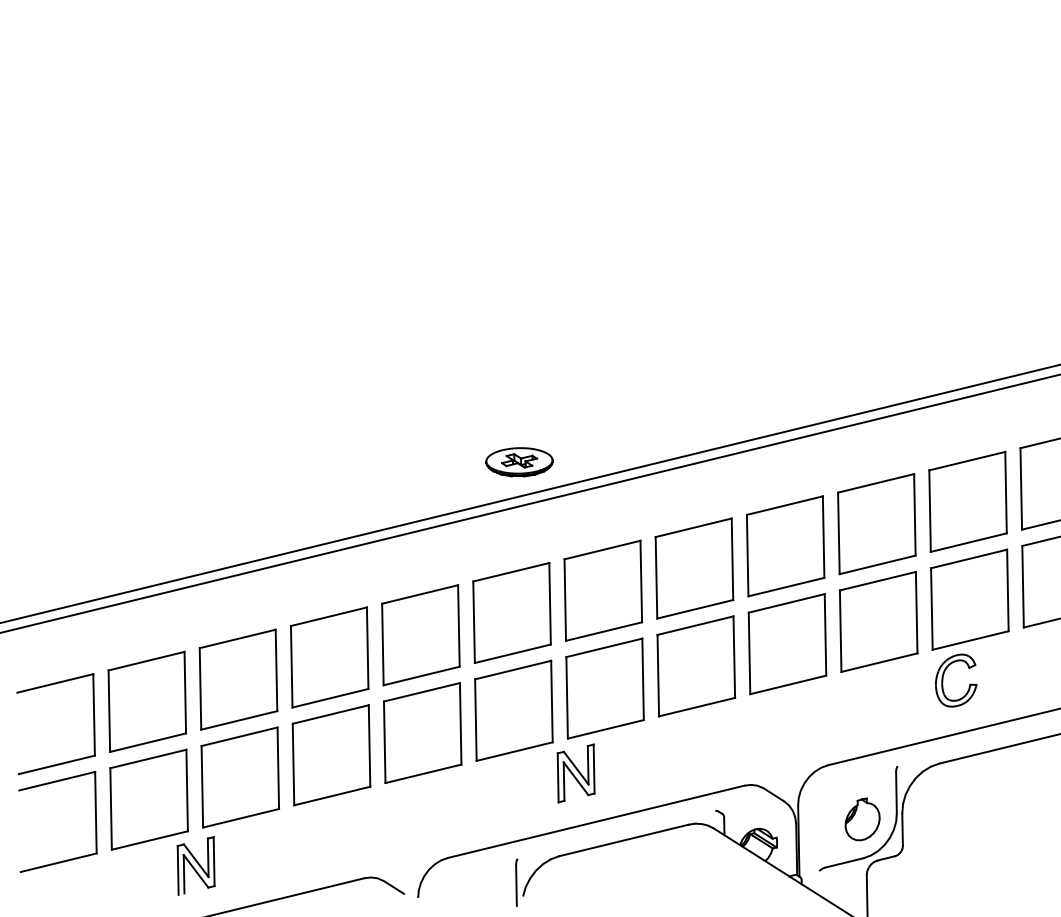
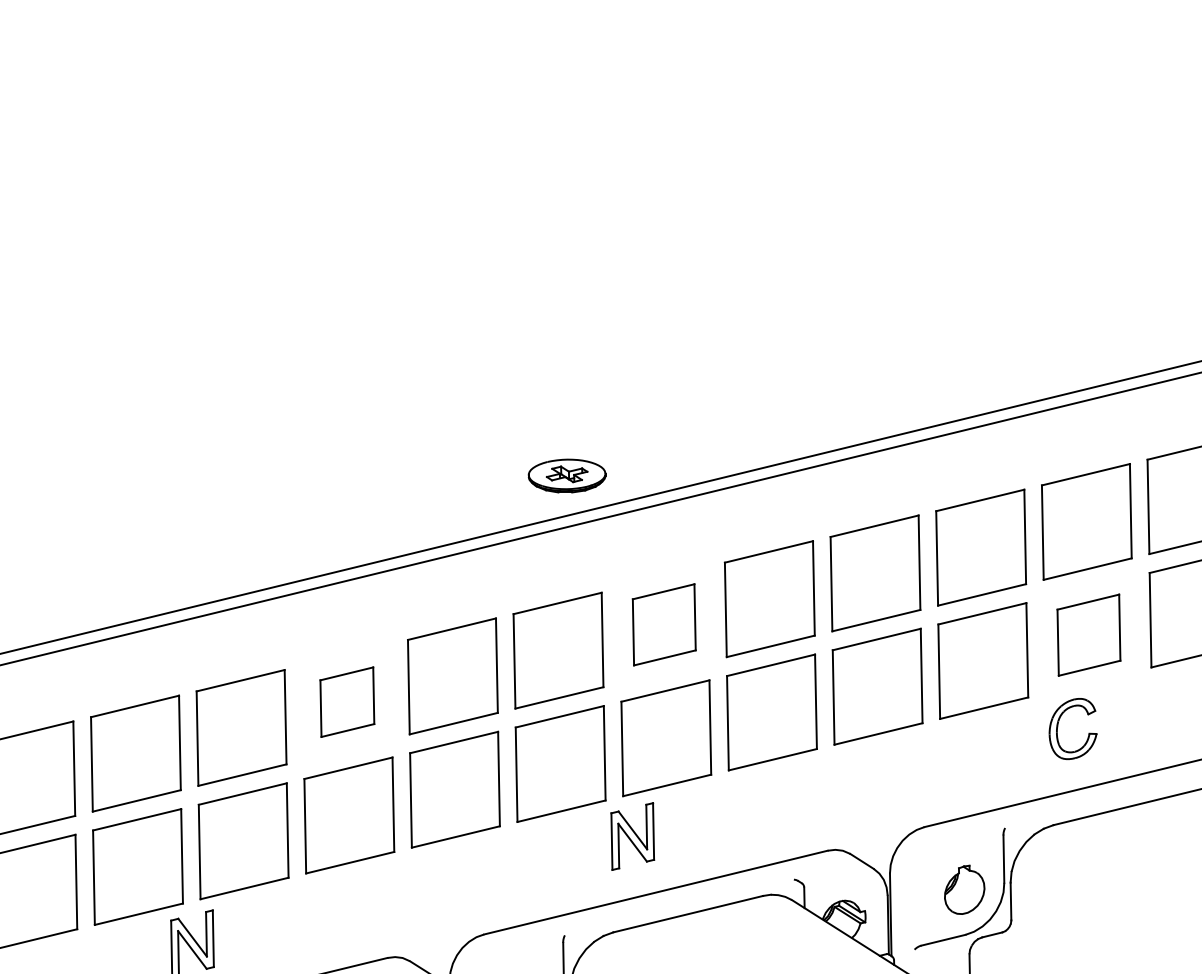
part: (603, 590) -> (664, 624), size x0.7
part: (969, 599) -> (1088, 635), size x0.7
part: (329, 657) -> (347, 702), size x0.6

